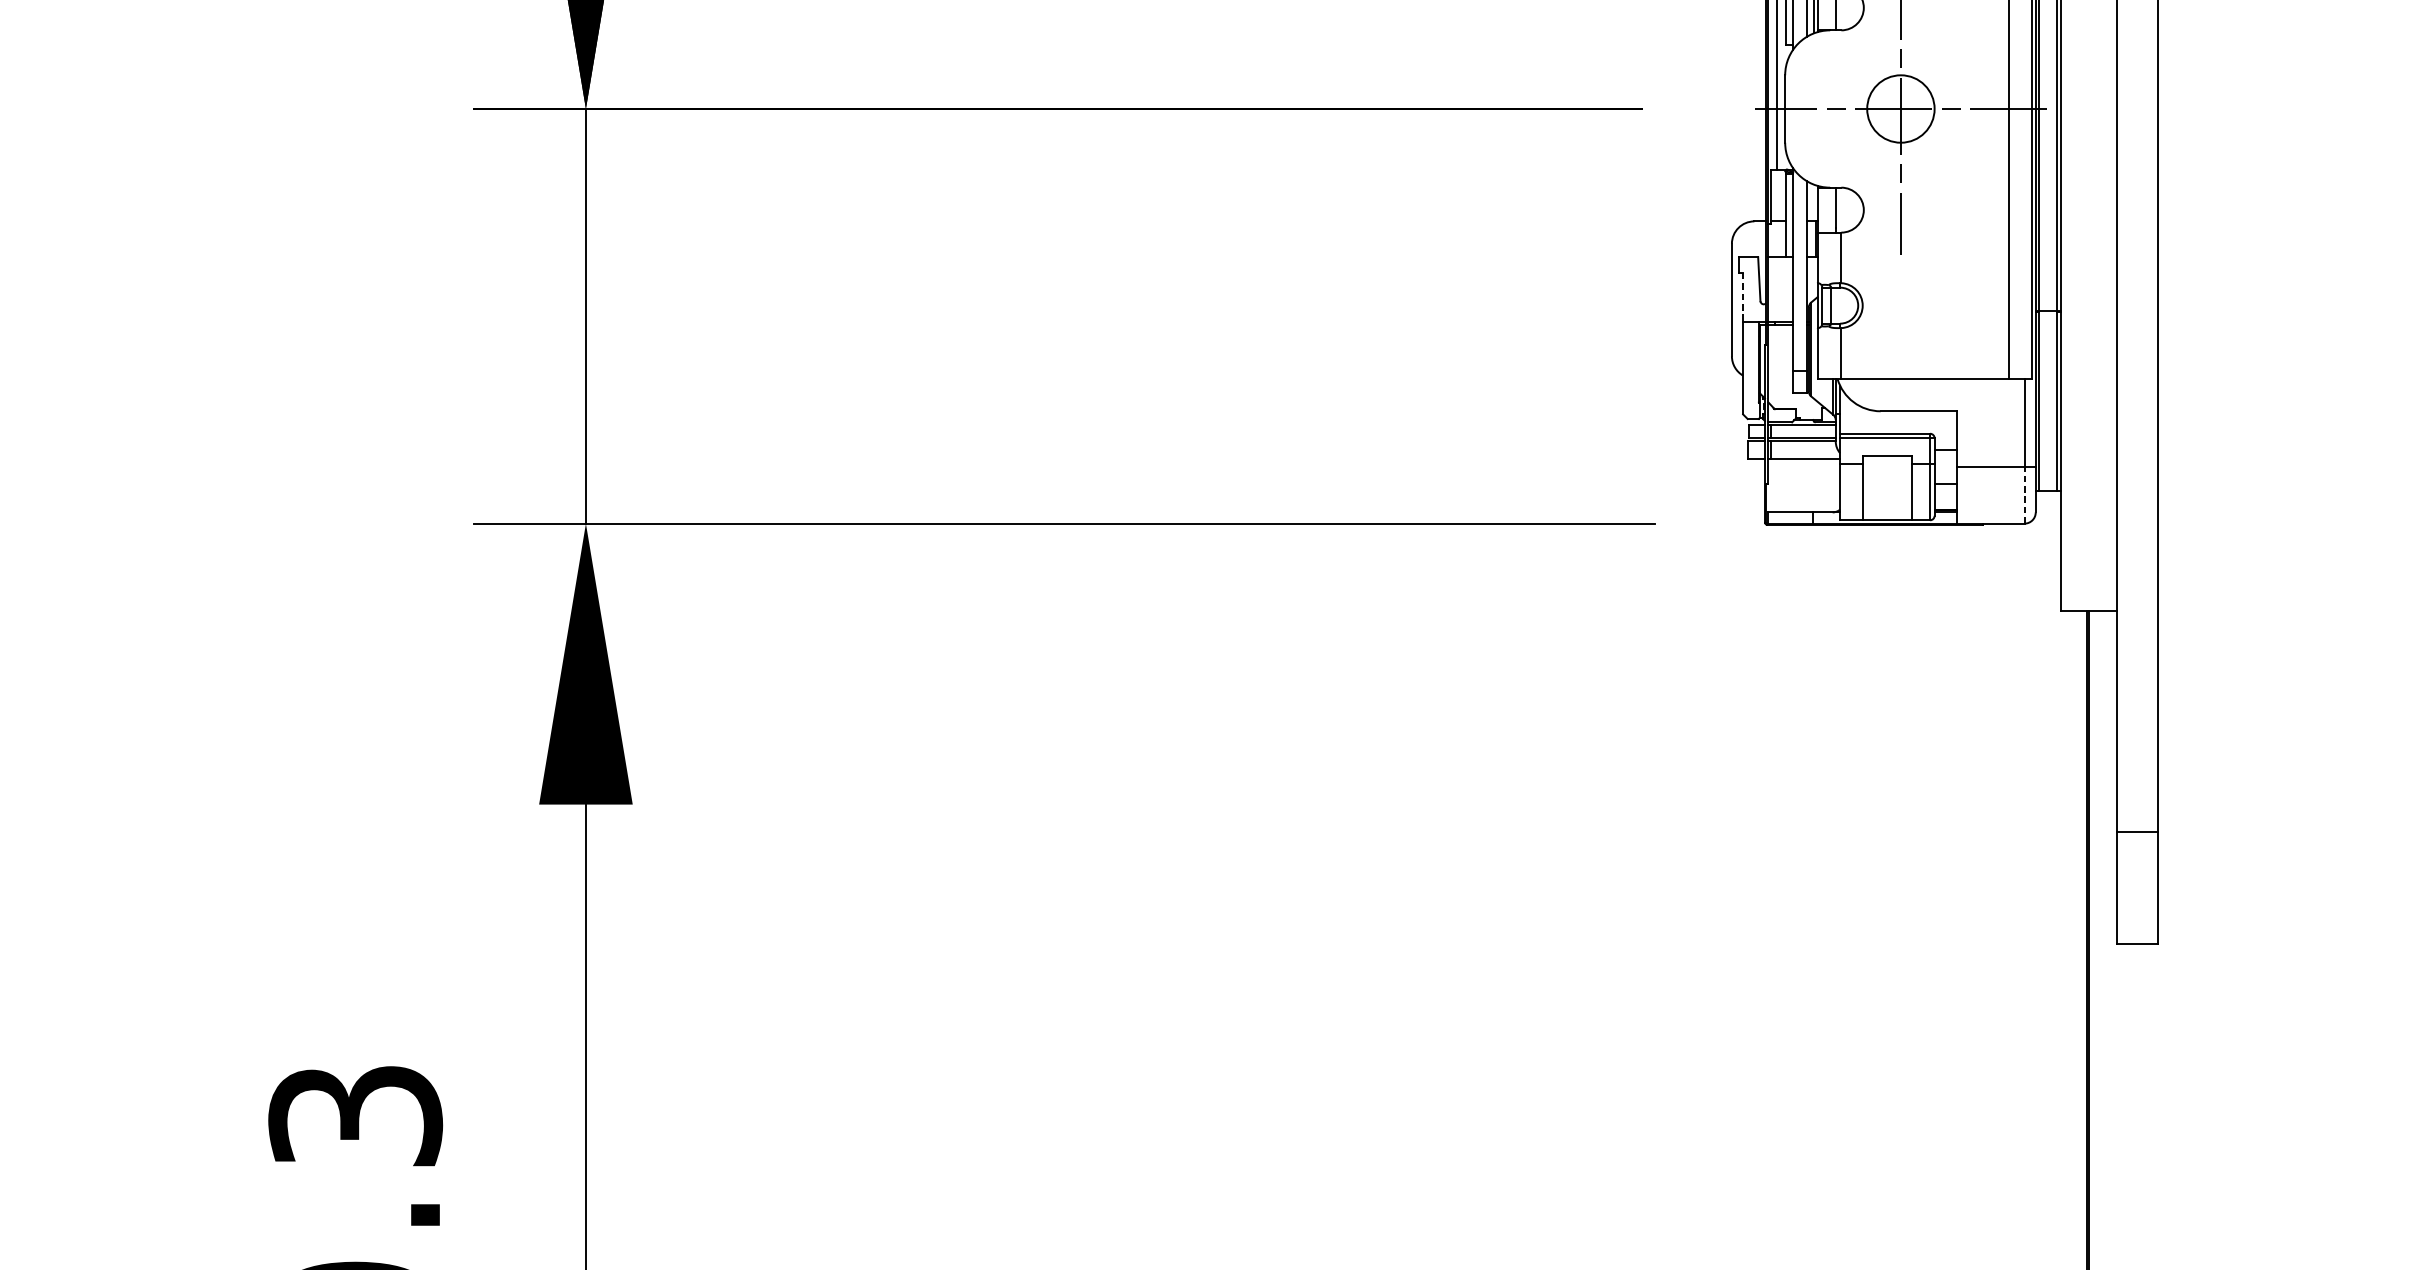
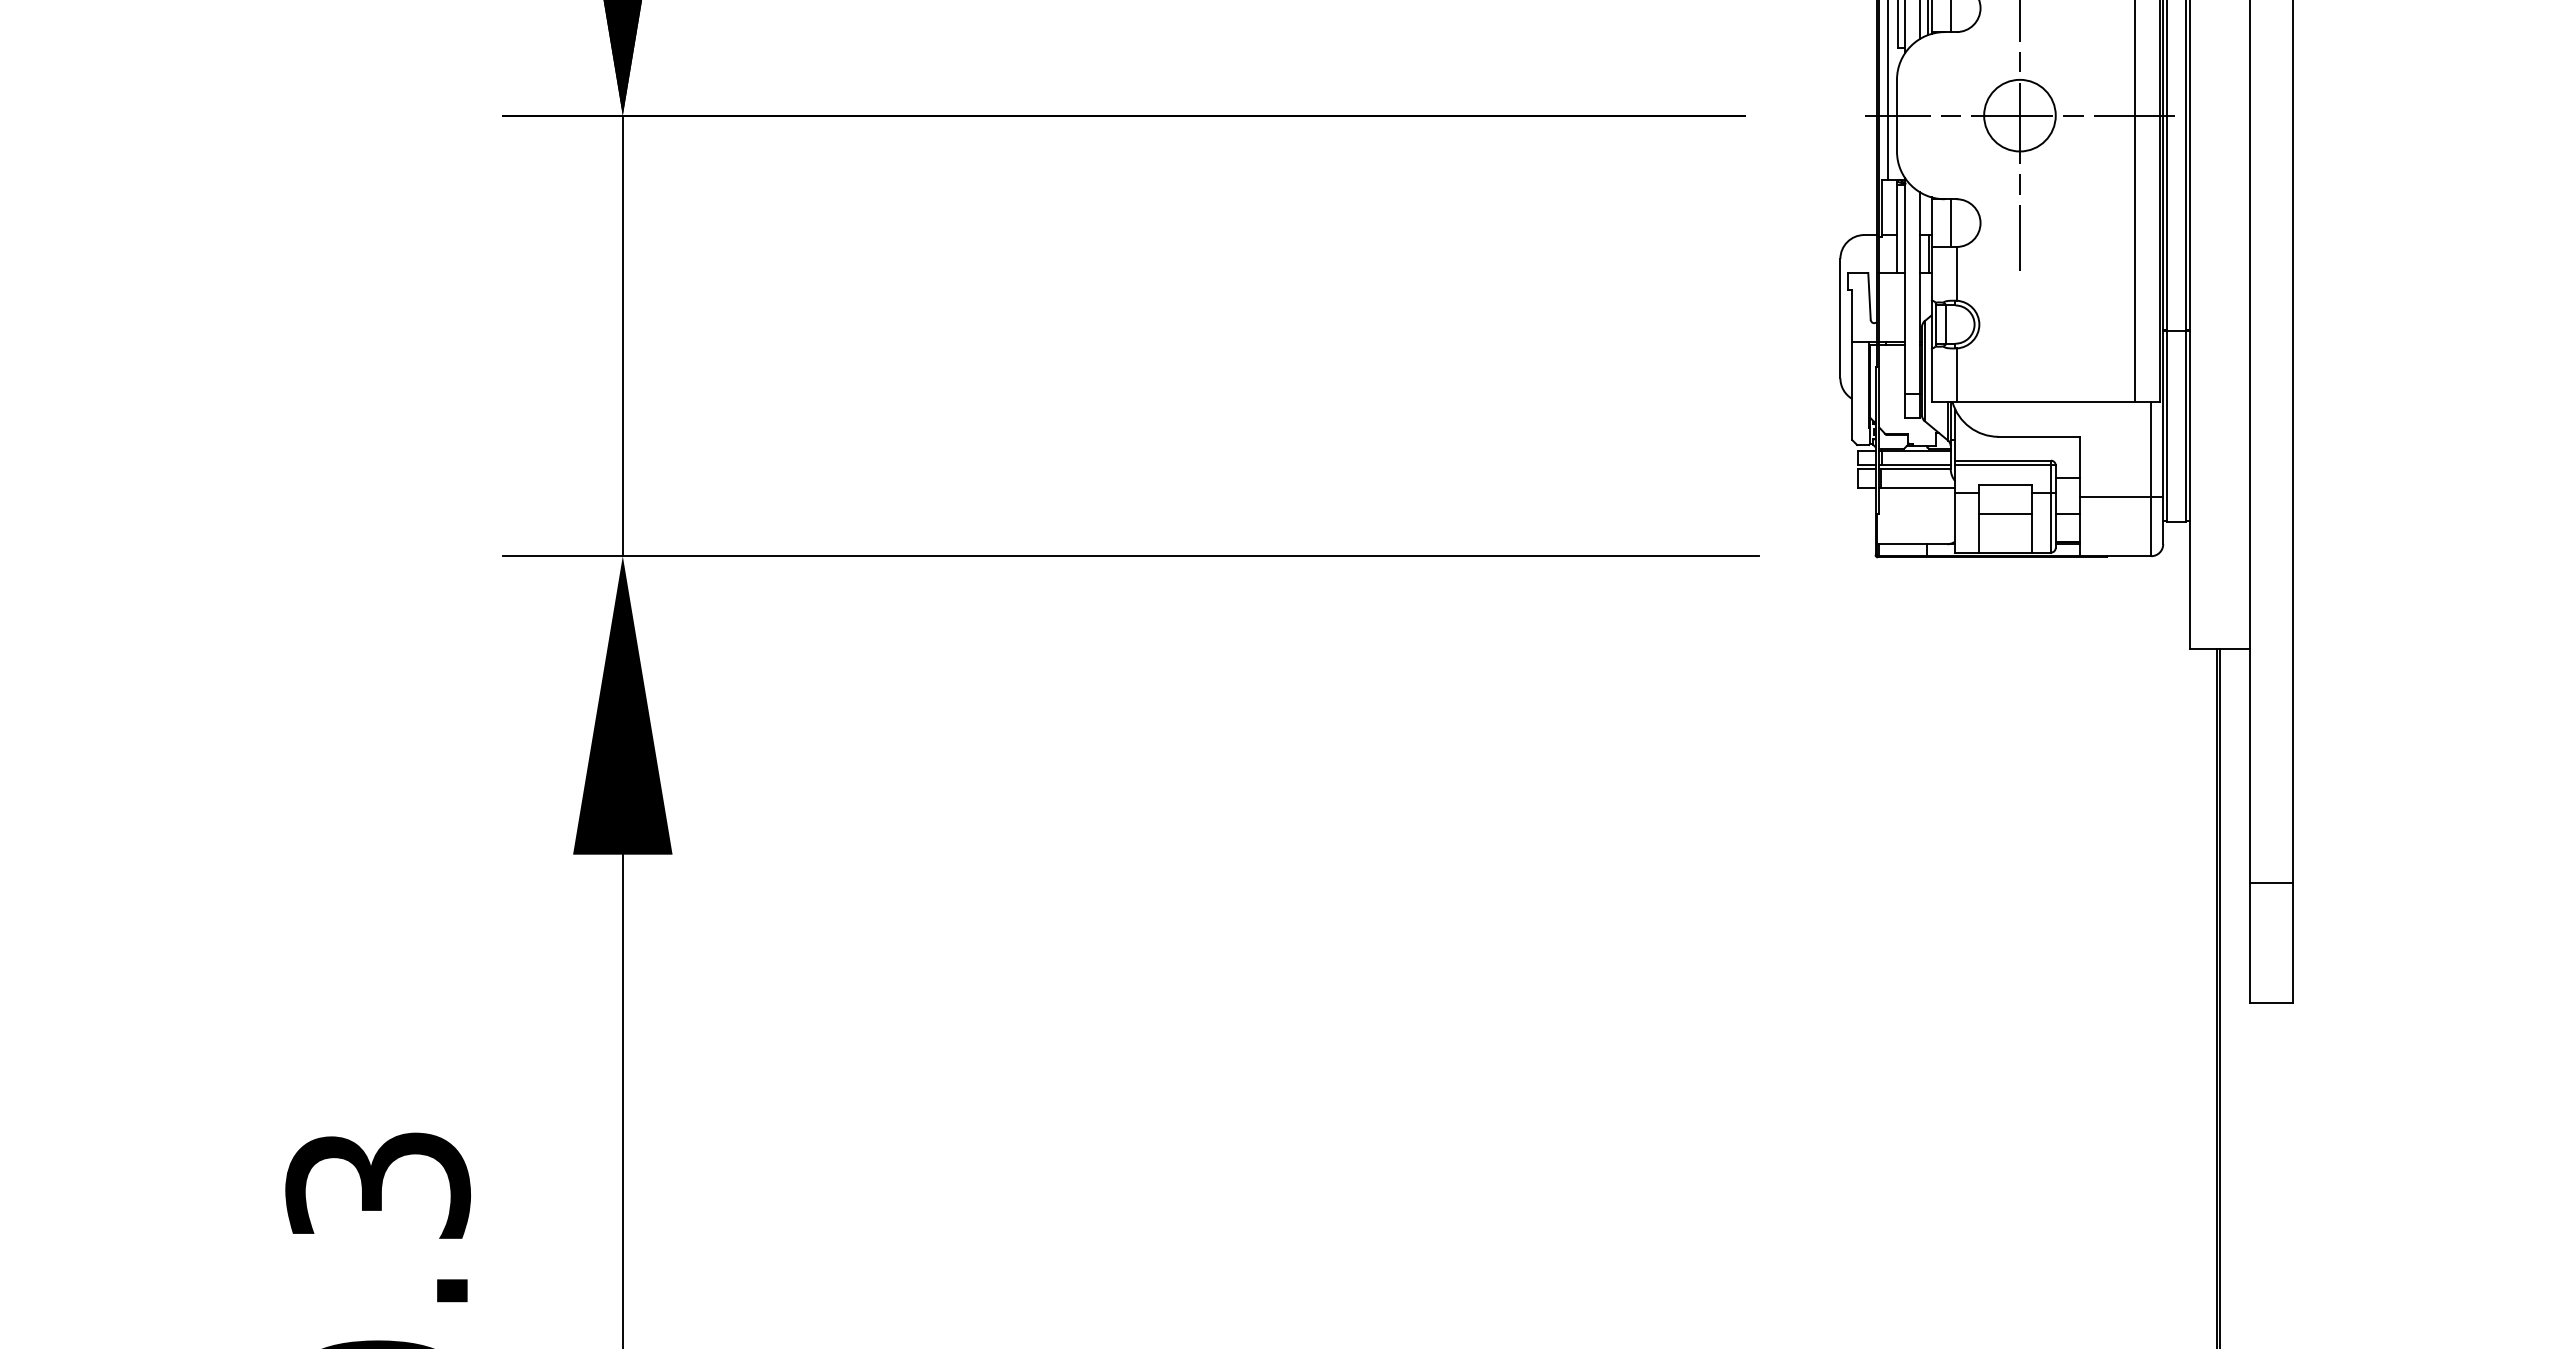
line: (1743, 298) -> (1852, 316), dashed -> solid
line: (1887, 484) -> (2005, 514), added
line: (2024, 495) -> (2151, 526), dashed -> solid

